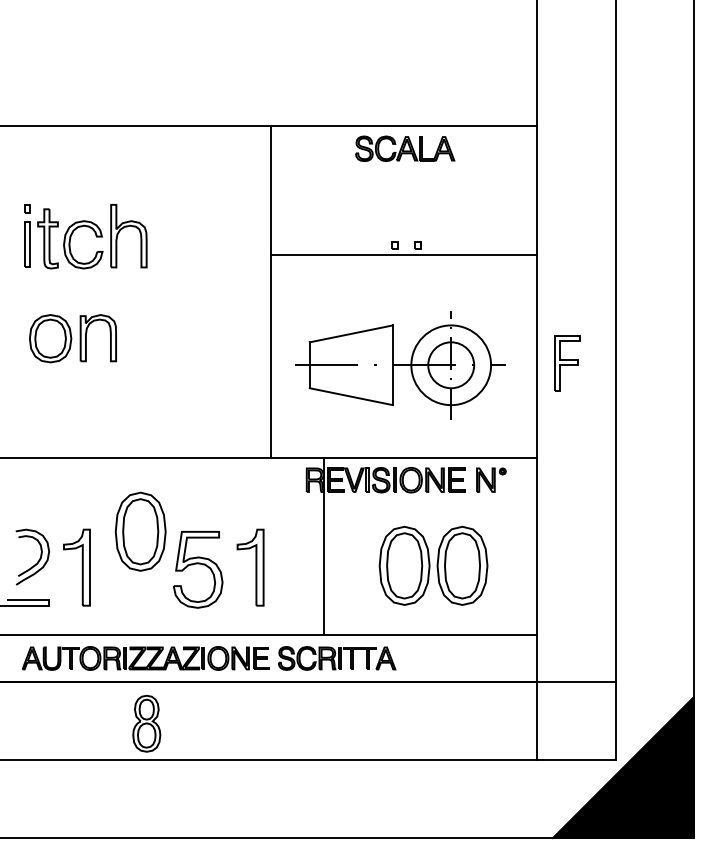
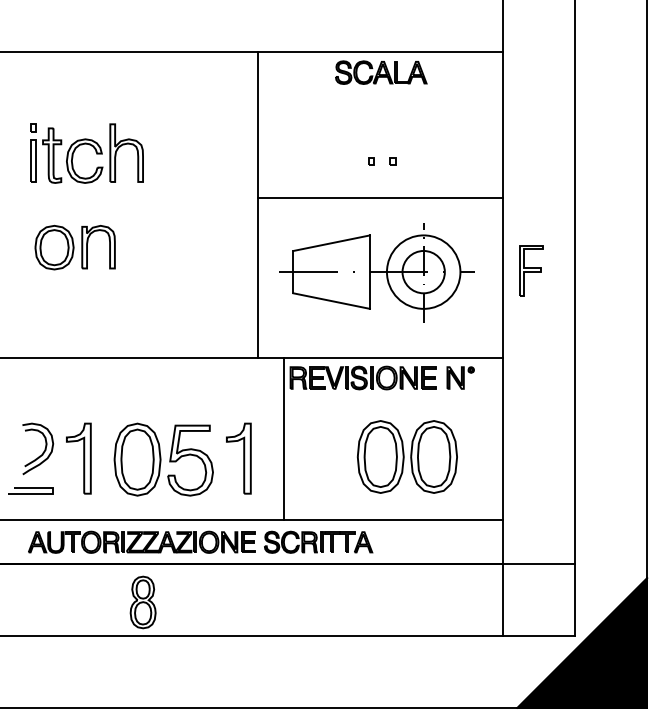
line: (404, 254) -> (380, 197), moved
part: (140, 531) -> (137, 459), moved
line: (323, 545) -> (283, 438), moved

